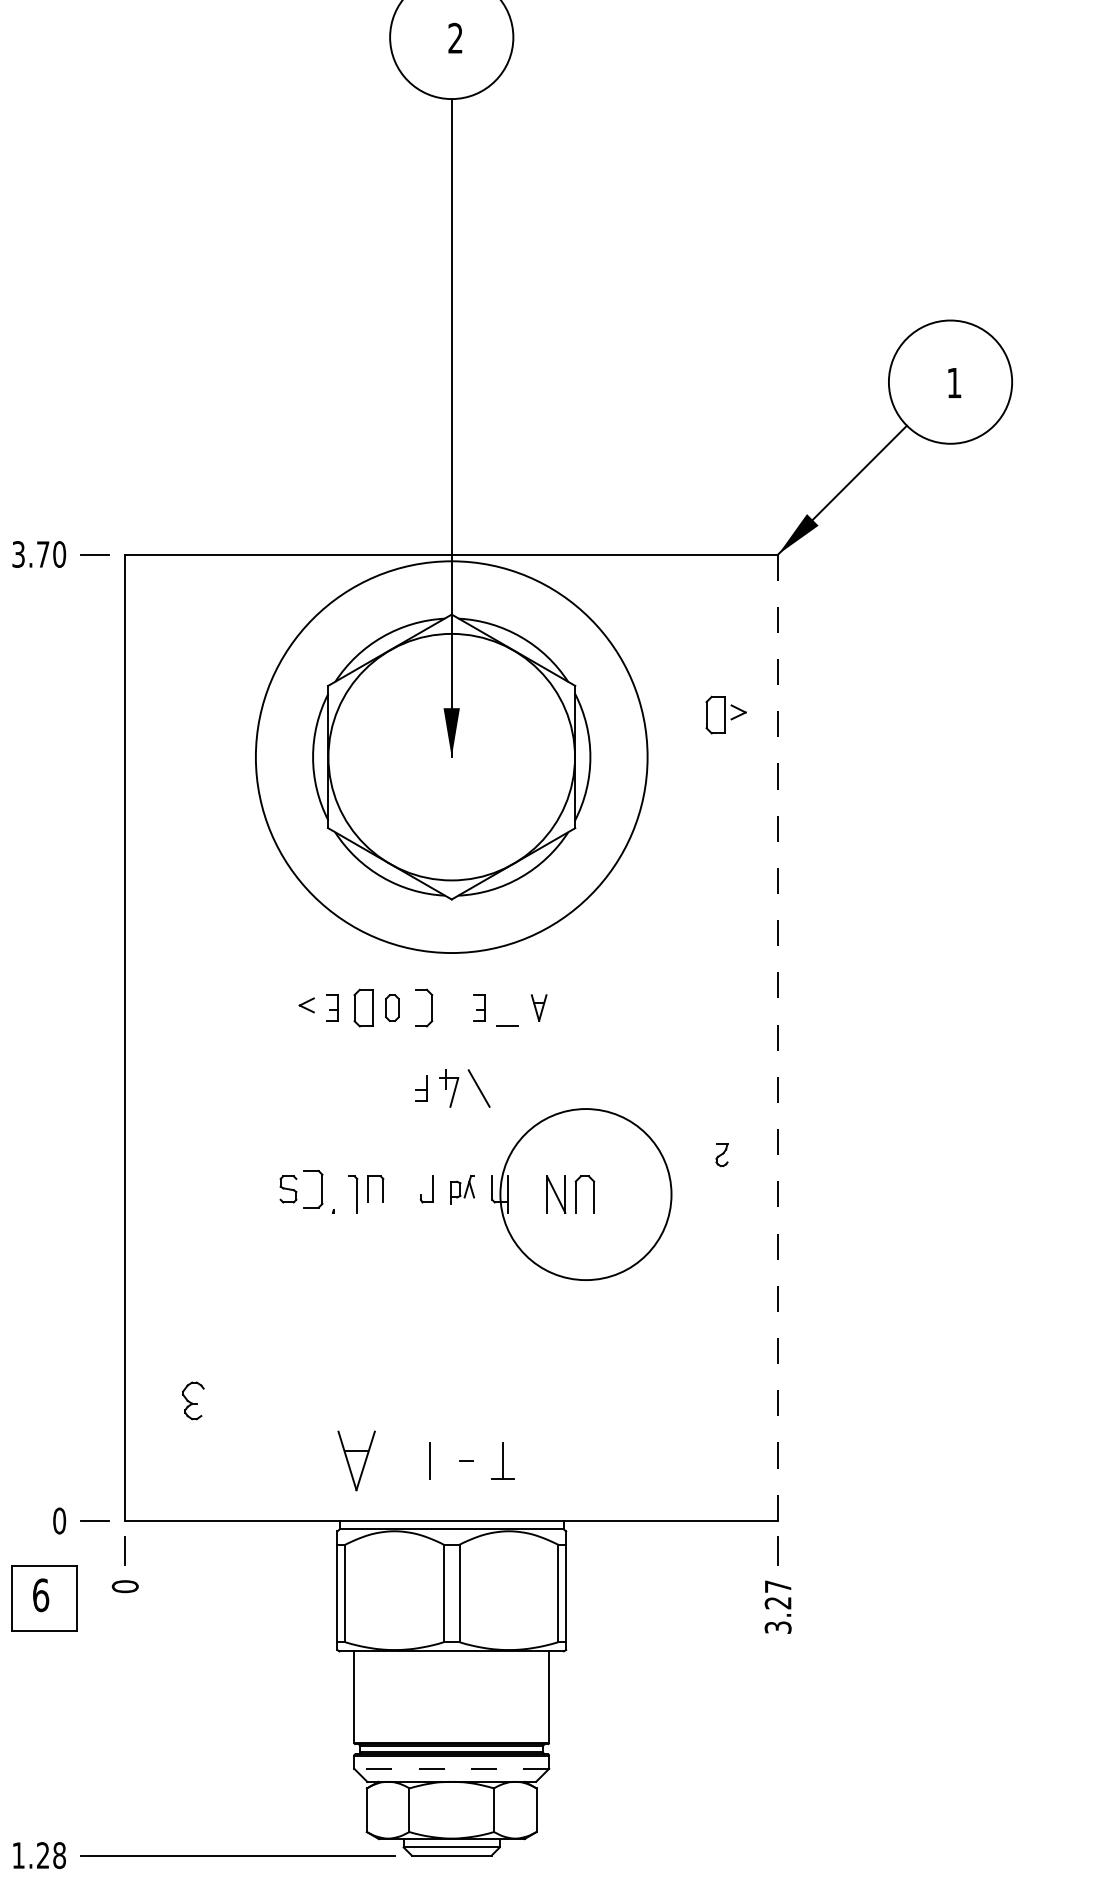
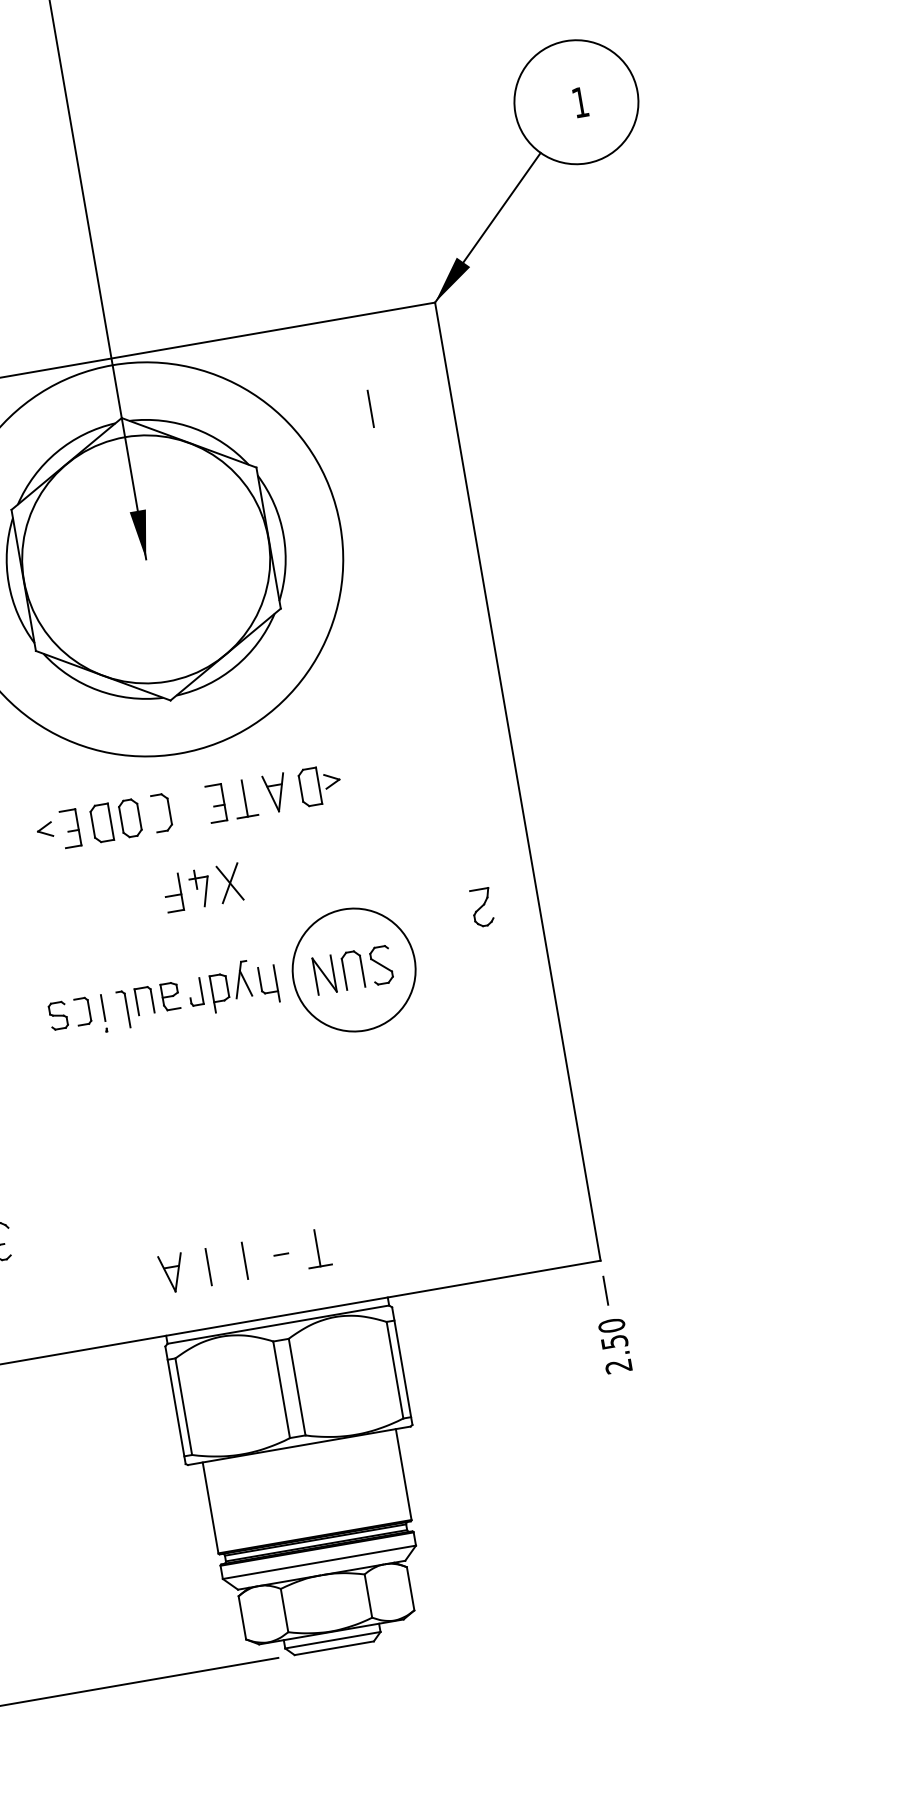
line: (697, 647) -> (371, 408), added
part: (725, 714) -> (319, 785), moved
part: (331, 1007) -> (69, 828), size x1.43
part: (392, 1007) -> (130, 817), size x1.43
part: (478, 1007) -> (215, 802), size x1.43
line: (507, 1007) -> (244, 798), added
part: (538, 1007) -> (275, 792), size x1.43
line: (778, 1038) -> (518, 782), dashed -> solid
part: (421, 1088) -> (172, 893), size x1.43
line: (478, 1088) -> (229, 883), added
part: (721, 1154) -> (481, 907), size x1.67
part: (313, 1189) -> (83, 1011), size x0.71
line: (333, 1189) -> (103, 1008), added
part: (401, 1189) -> (170, 996), added
part: (462, 1189) -> (230, 986), size x1.67
circle: (585, 1194) -> (353, 970), size x0.71
part: (613, 1194) -> (381, 965), added
part: (356, 1460) -> (172, 1272), size x0.62
line: (393, 1460) -> (208, 1266), added
text: (777, 1606) -> (614, 1345), 3.27 -> 2.50
line: (451, 1768) -> (319, 1561), dashed -> solid

